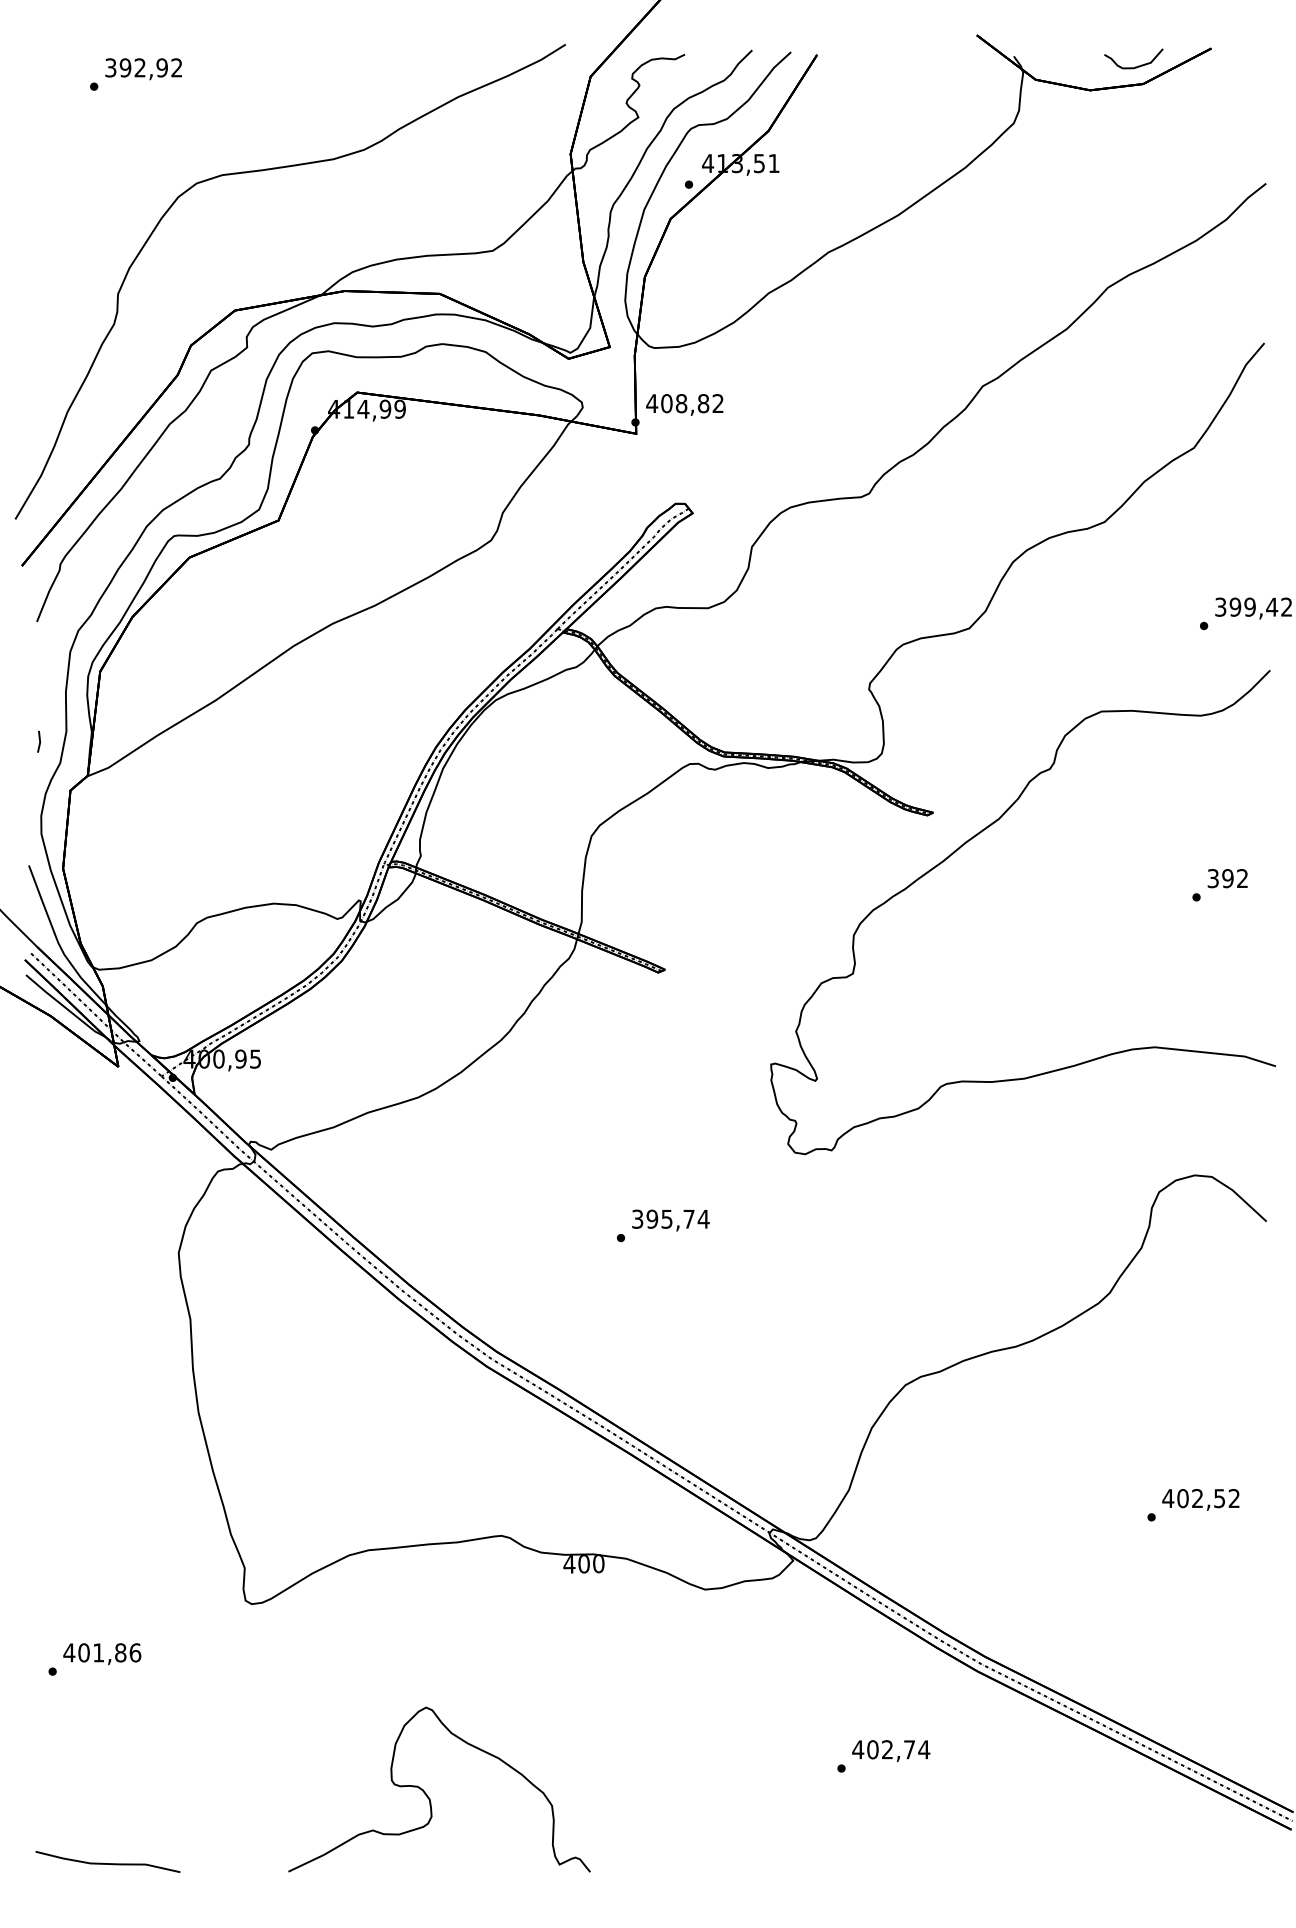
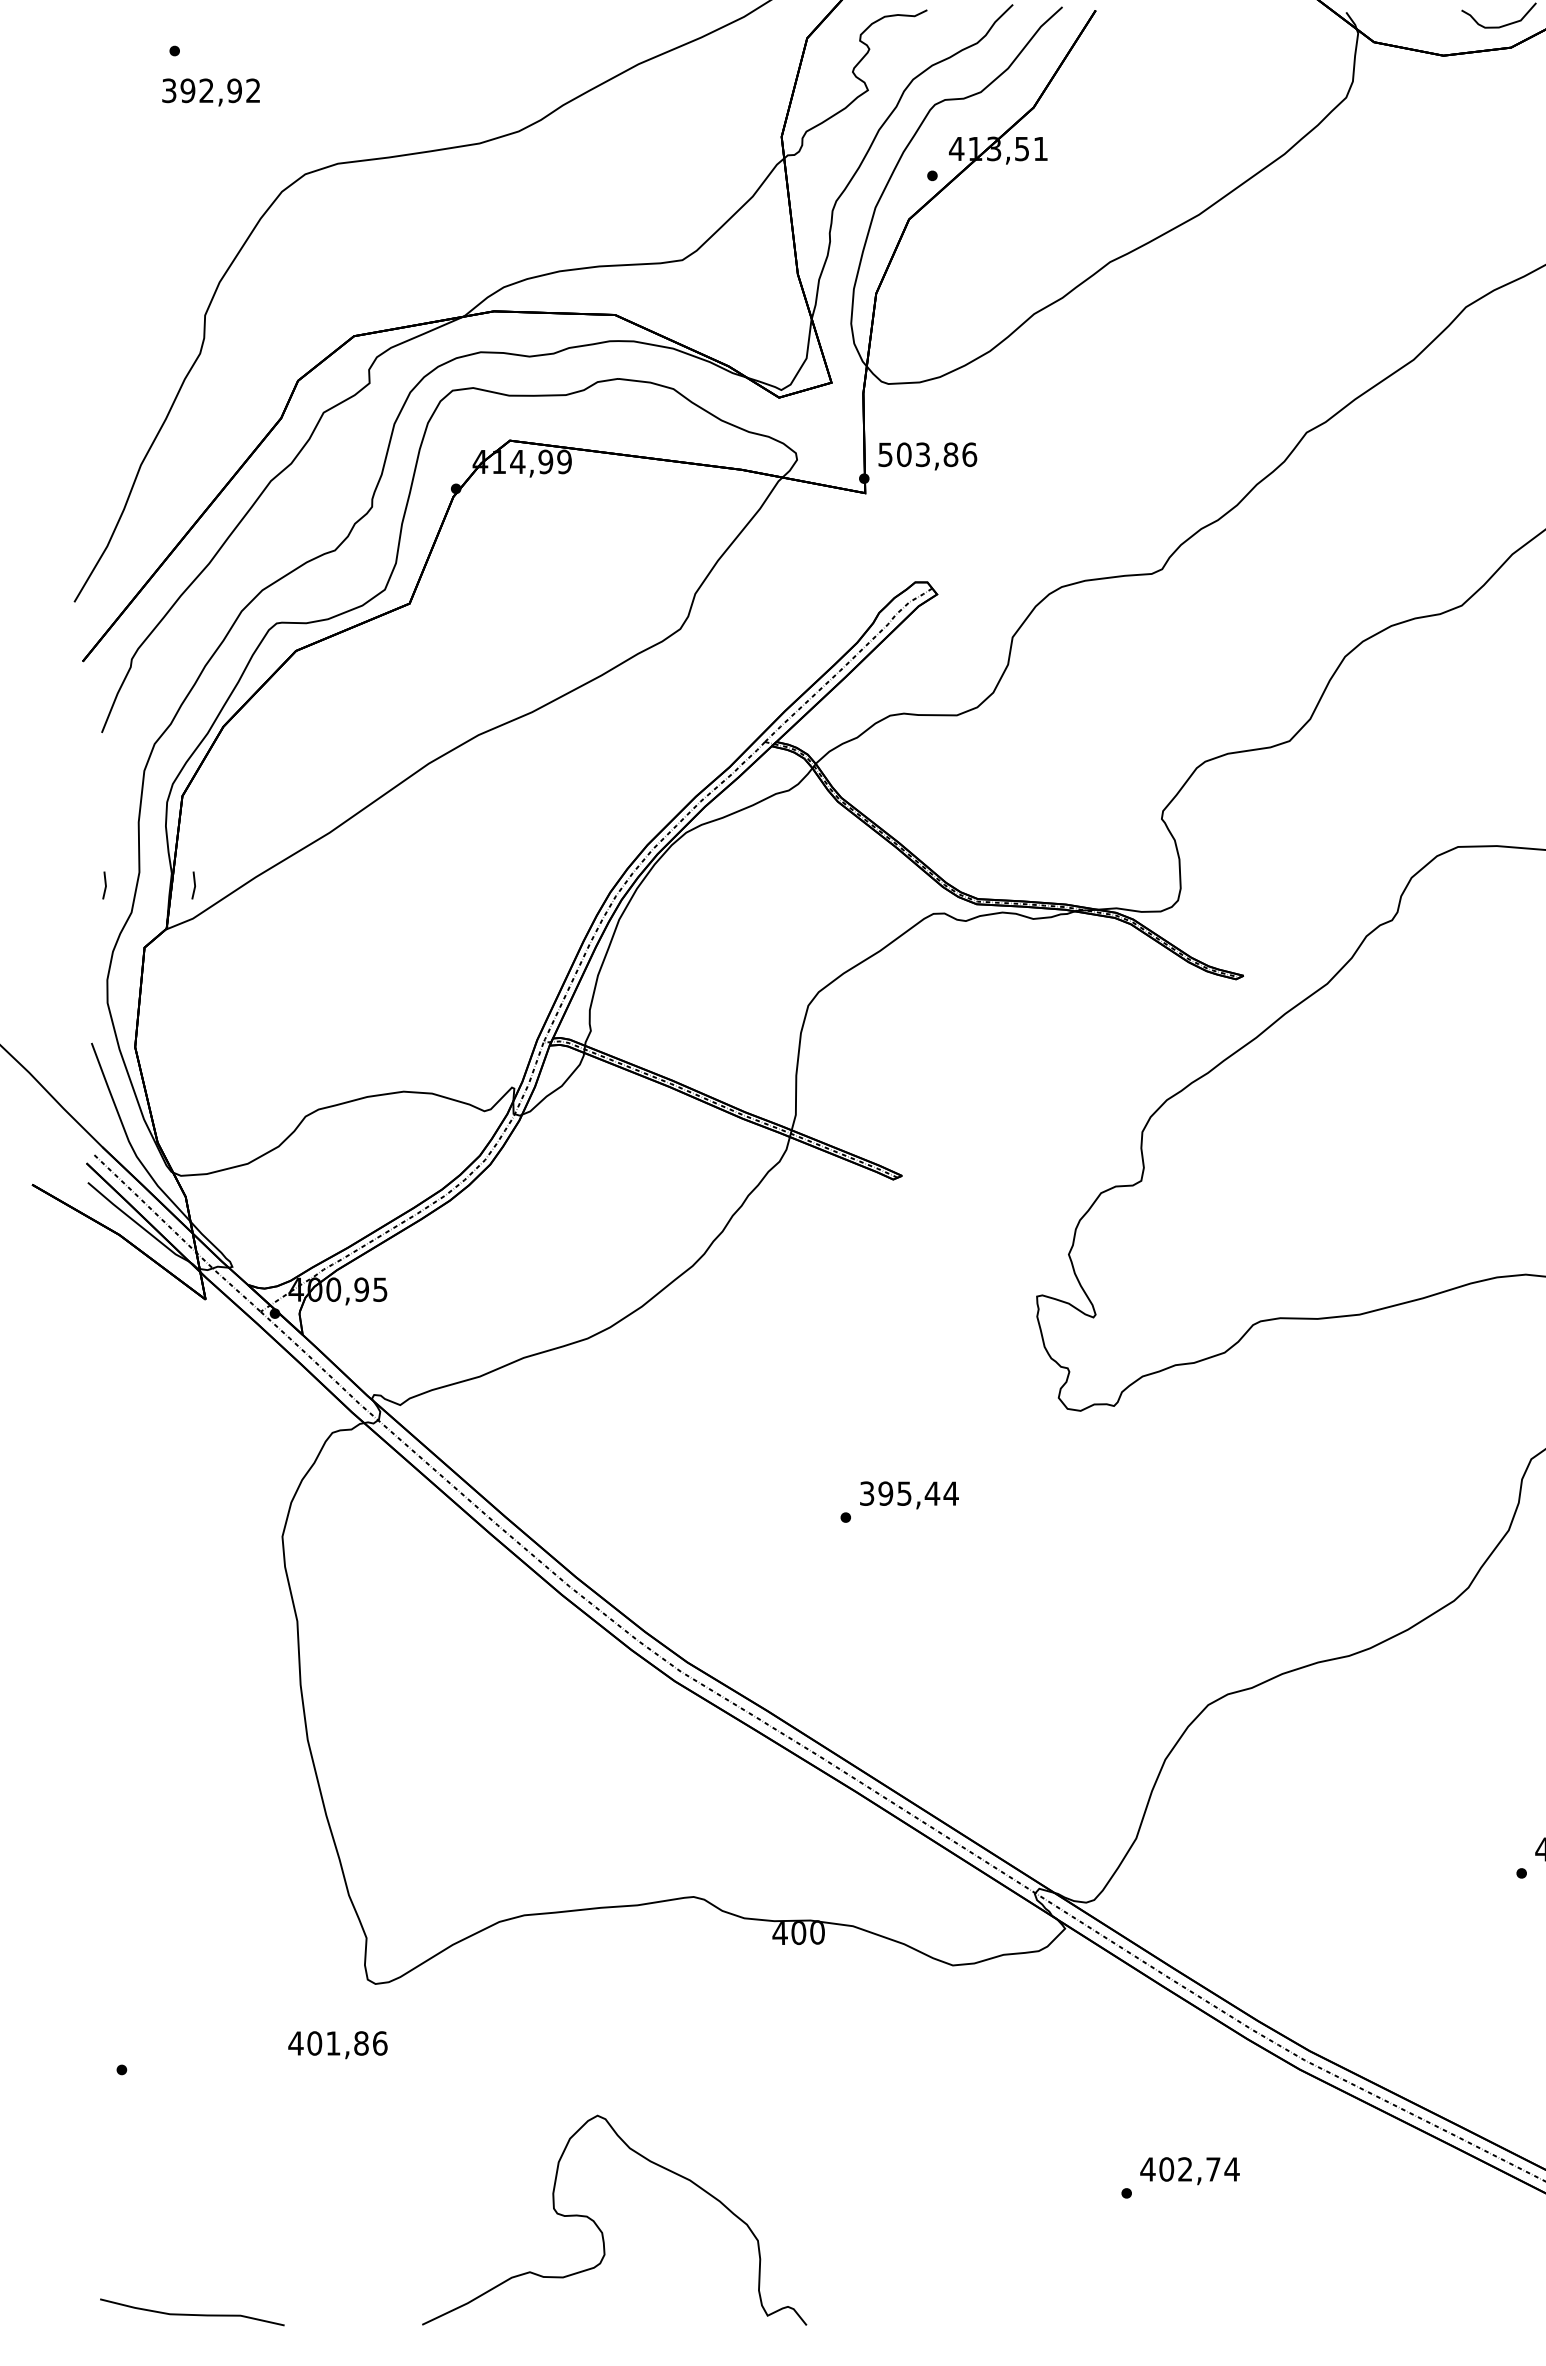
text: (143, 69) -> (210, 92), moved
text: (685, 403) -> (927, 454), 408,82 -> 503,86
line: (109, 741) -> (194, 885), added
text: (689, 1219) -> (933, 1494), 395,74 -> 395,44
text: (102, 1654) -> (338, 2045), moved

